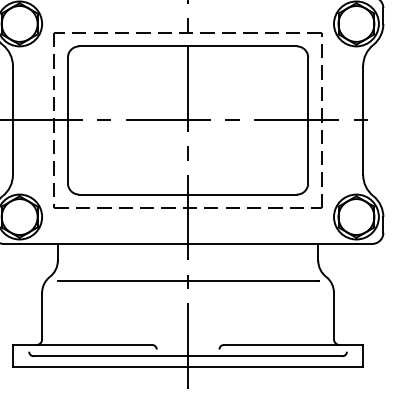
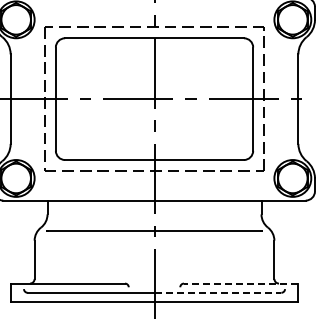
line: (292, 344) -> (240, 283), solid -> dashed
line: (265, 355) -> (218, 292), solid -> dashed

